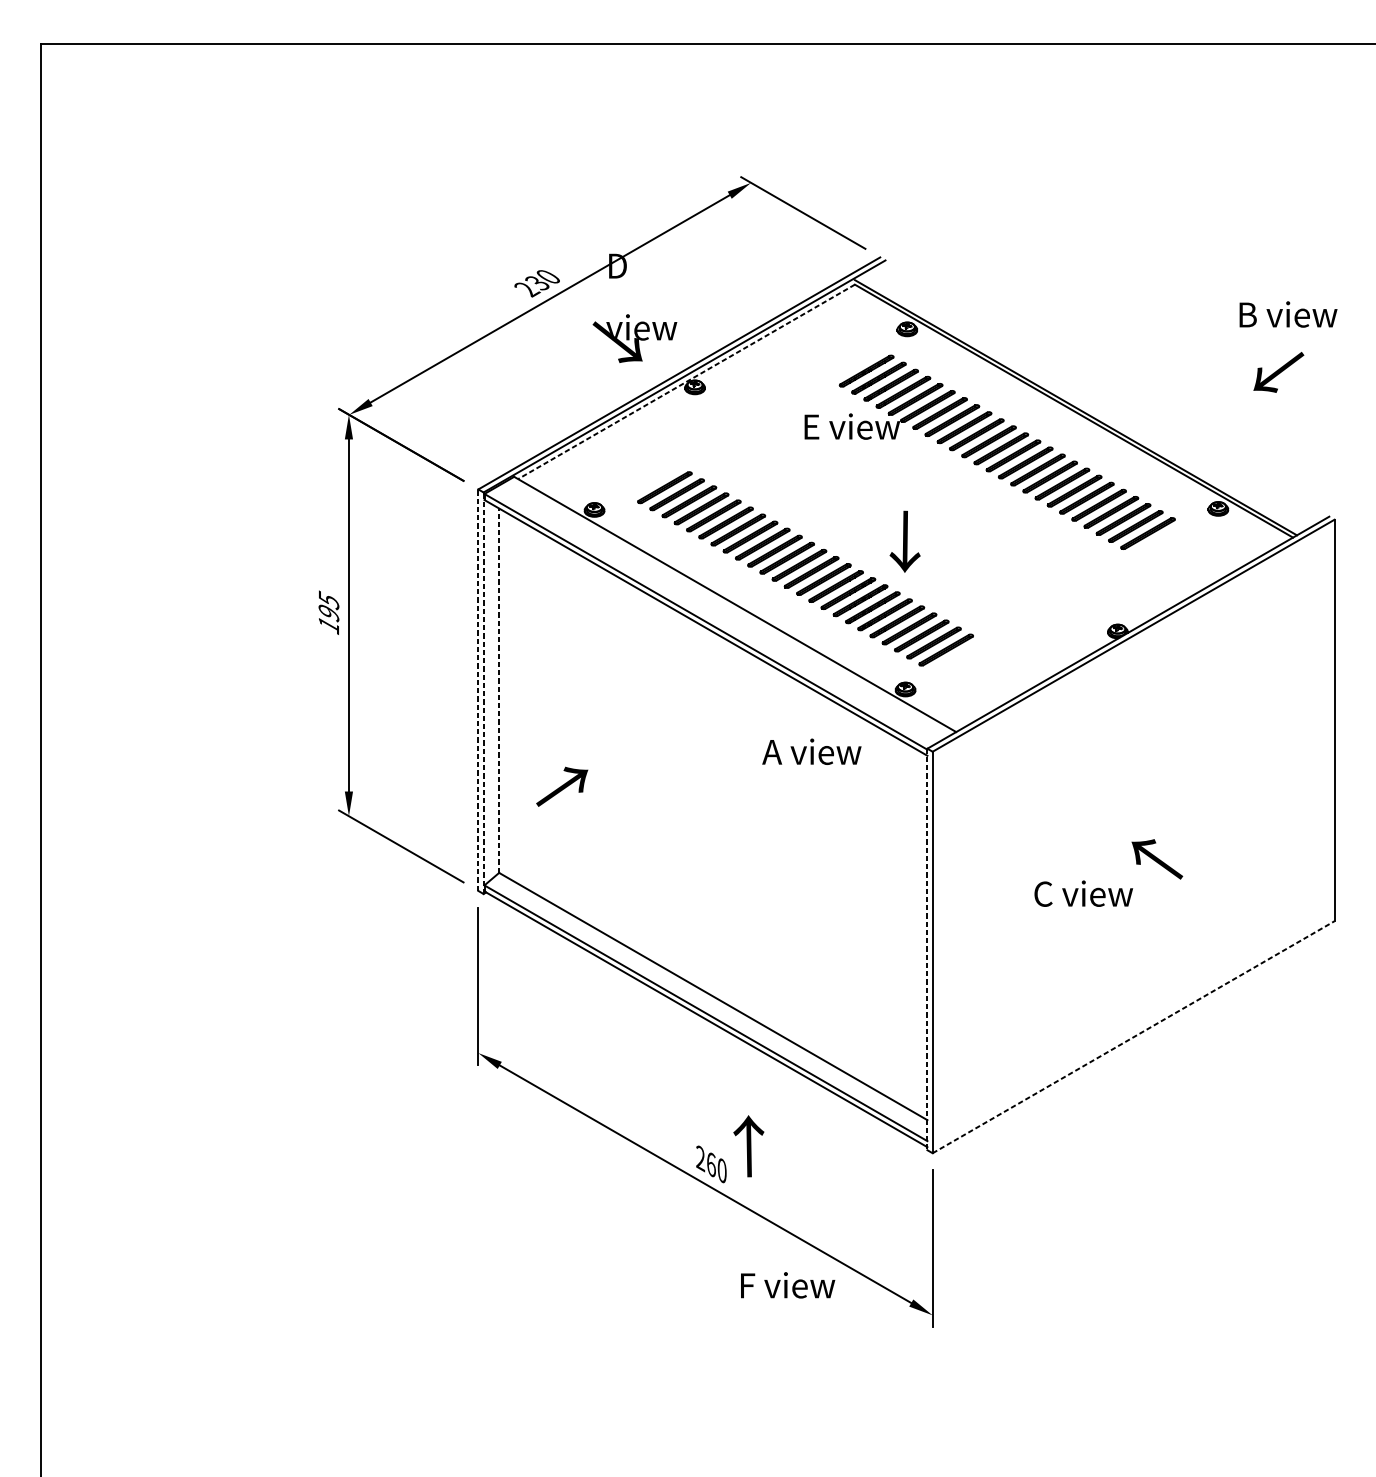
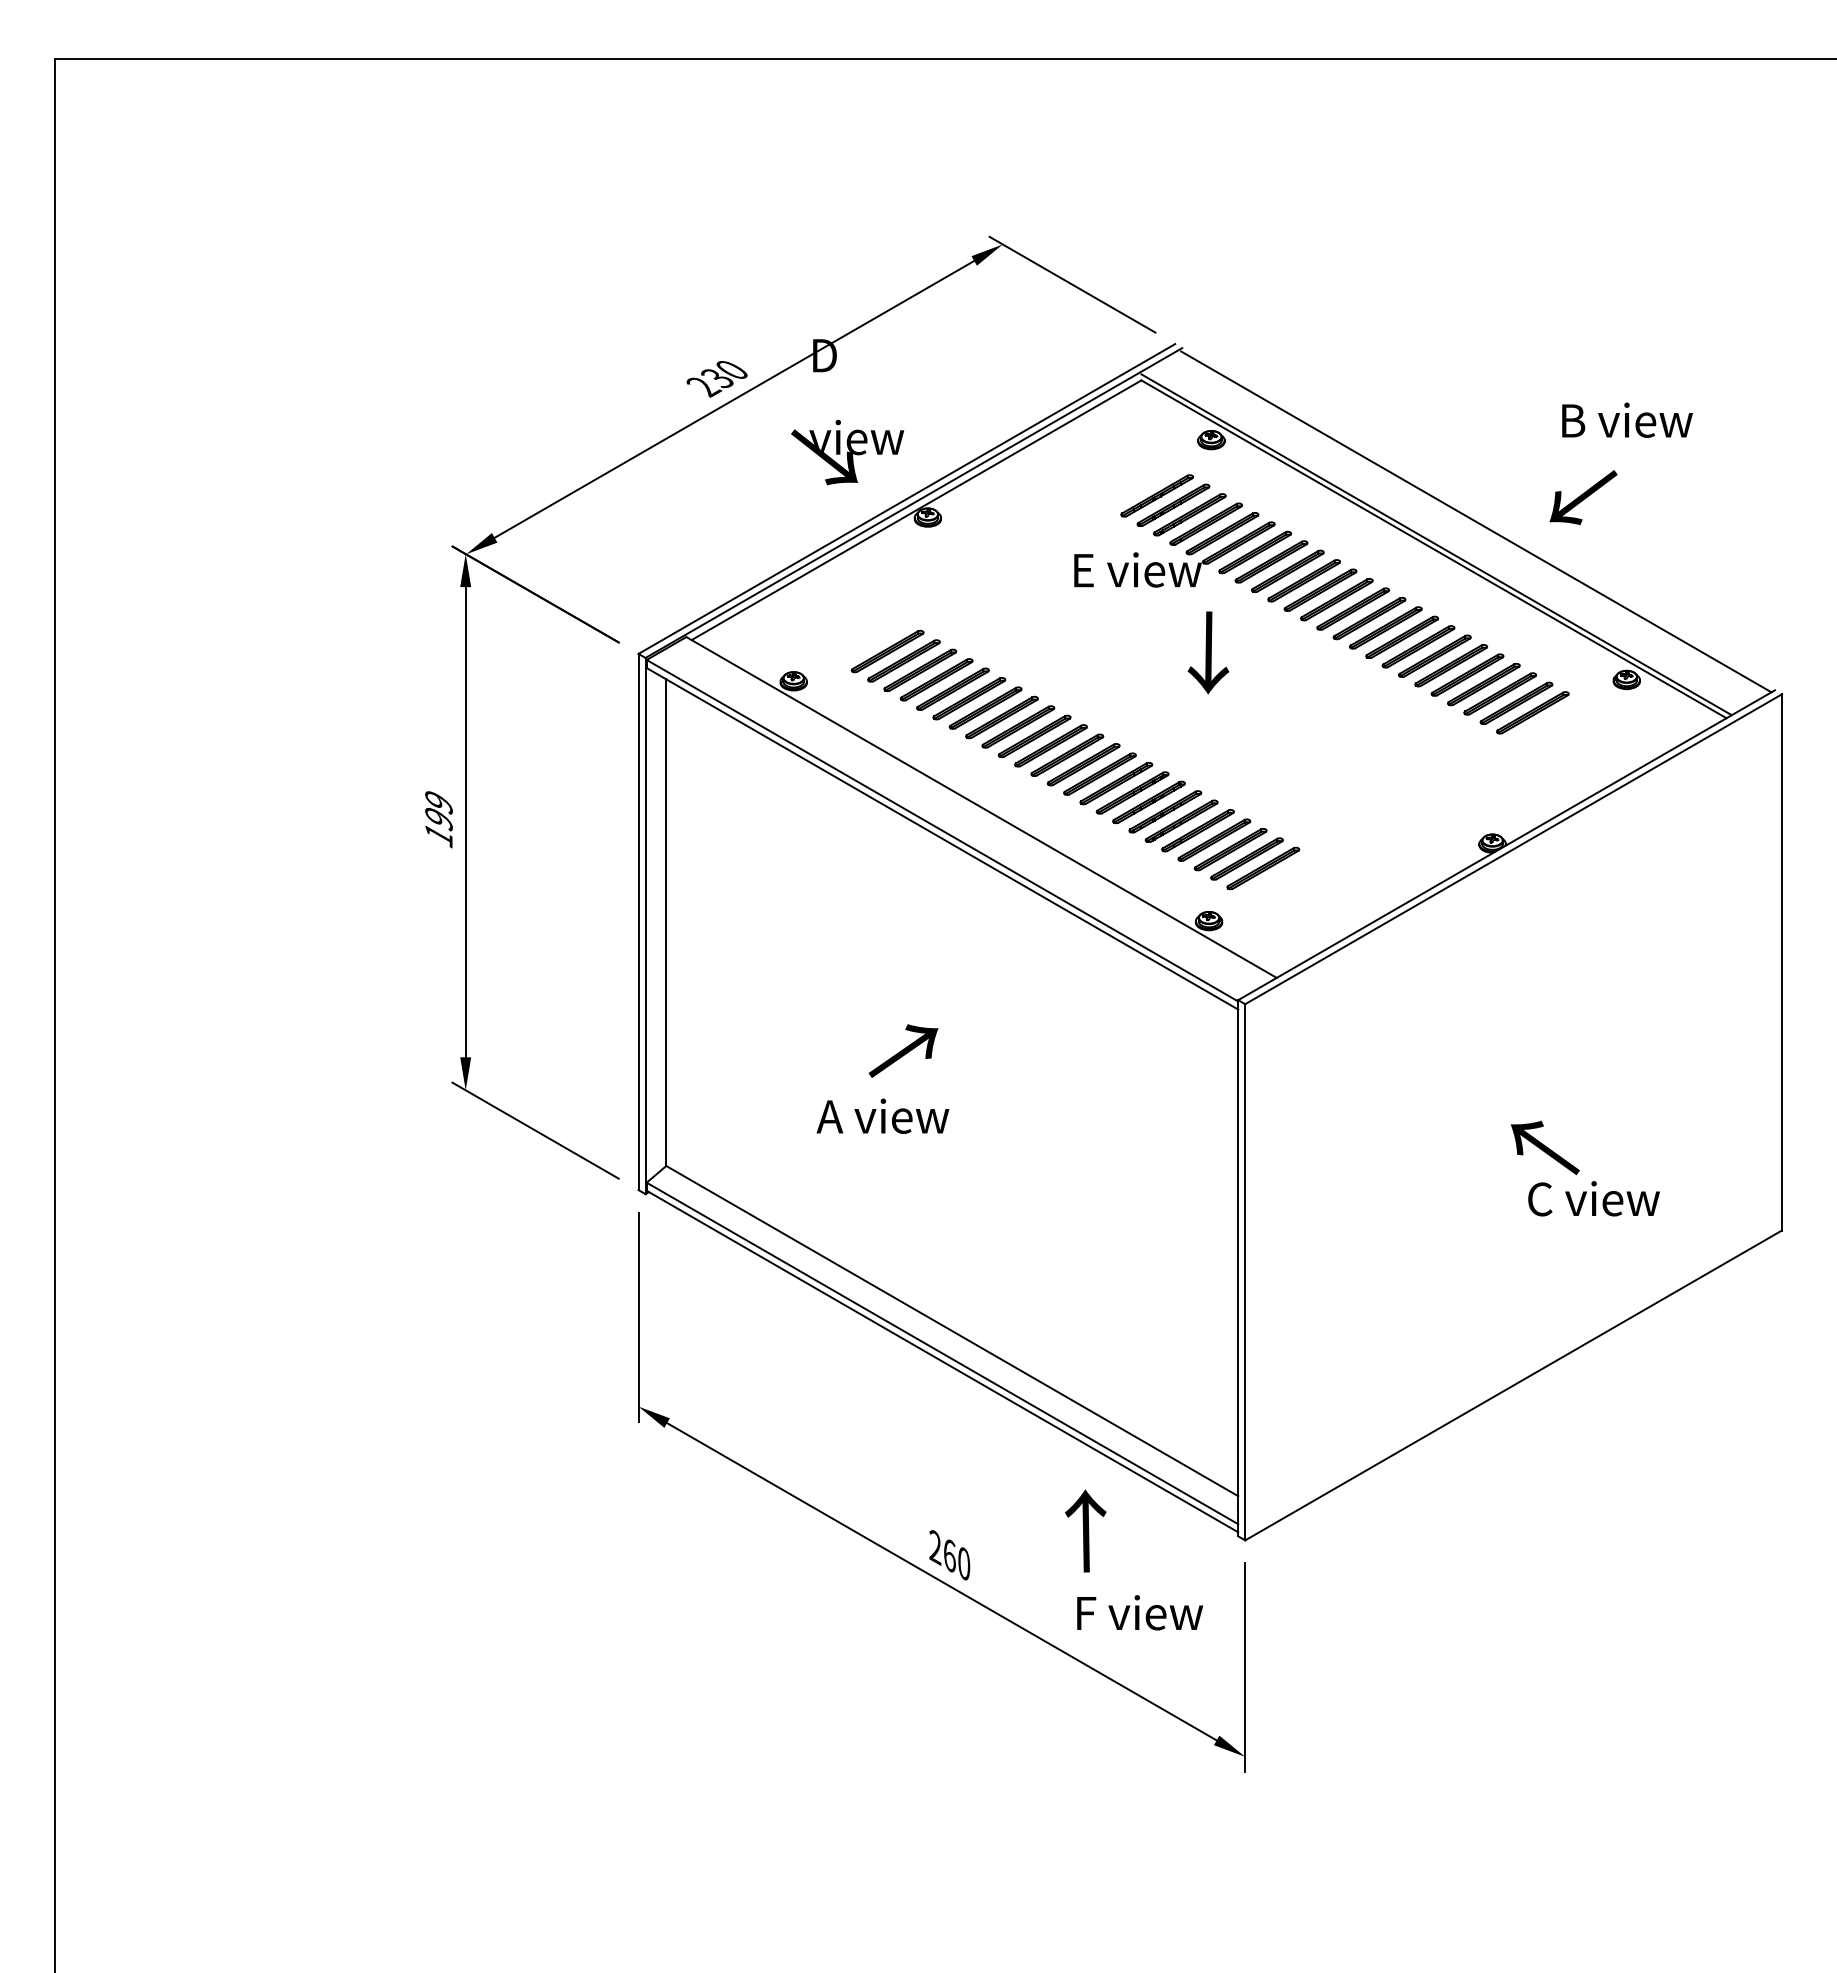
text: (1288, 313) -> (1627, 419), moved
text: (1278, 372) -> (1583, 497), moved
line: (686, 382) -> (916, 510), dashed -> solid
line: (1105, 390) -> (1476, 521), added
text: (905, 541) -> (1208, 652), moved
text: (328, 599) -> (438, 801), 195 -> 199
line: (478, 689) -> (638, 921), dashed -> solid
line: (499, 690) -> (666, 922), dashed -> solid
line: (483, 692) -> (645, 925), dashed -> solid
text: (811, 751) -> (882, 1115), moved
text: (562, 786) -> (903, 1050), moved
text: (1083, 893) -> (1593, 1198), moved
line: (927, 949) -> (1238, 1268), dashed -> solid
line: (1133, 1037) -> (1513, 1385), dashed -> solid
text: (748, 1145) -> (1085, 1530), moved
text: (788, 1285) -> (1140, 1612), moved

